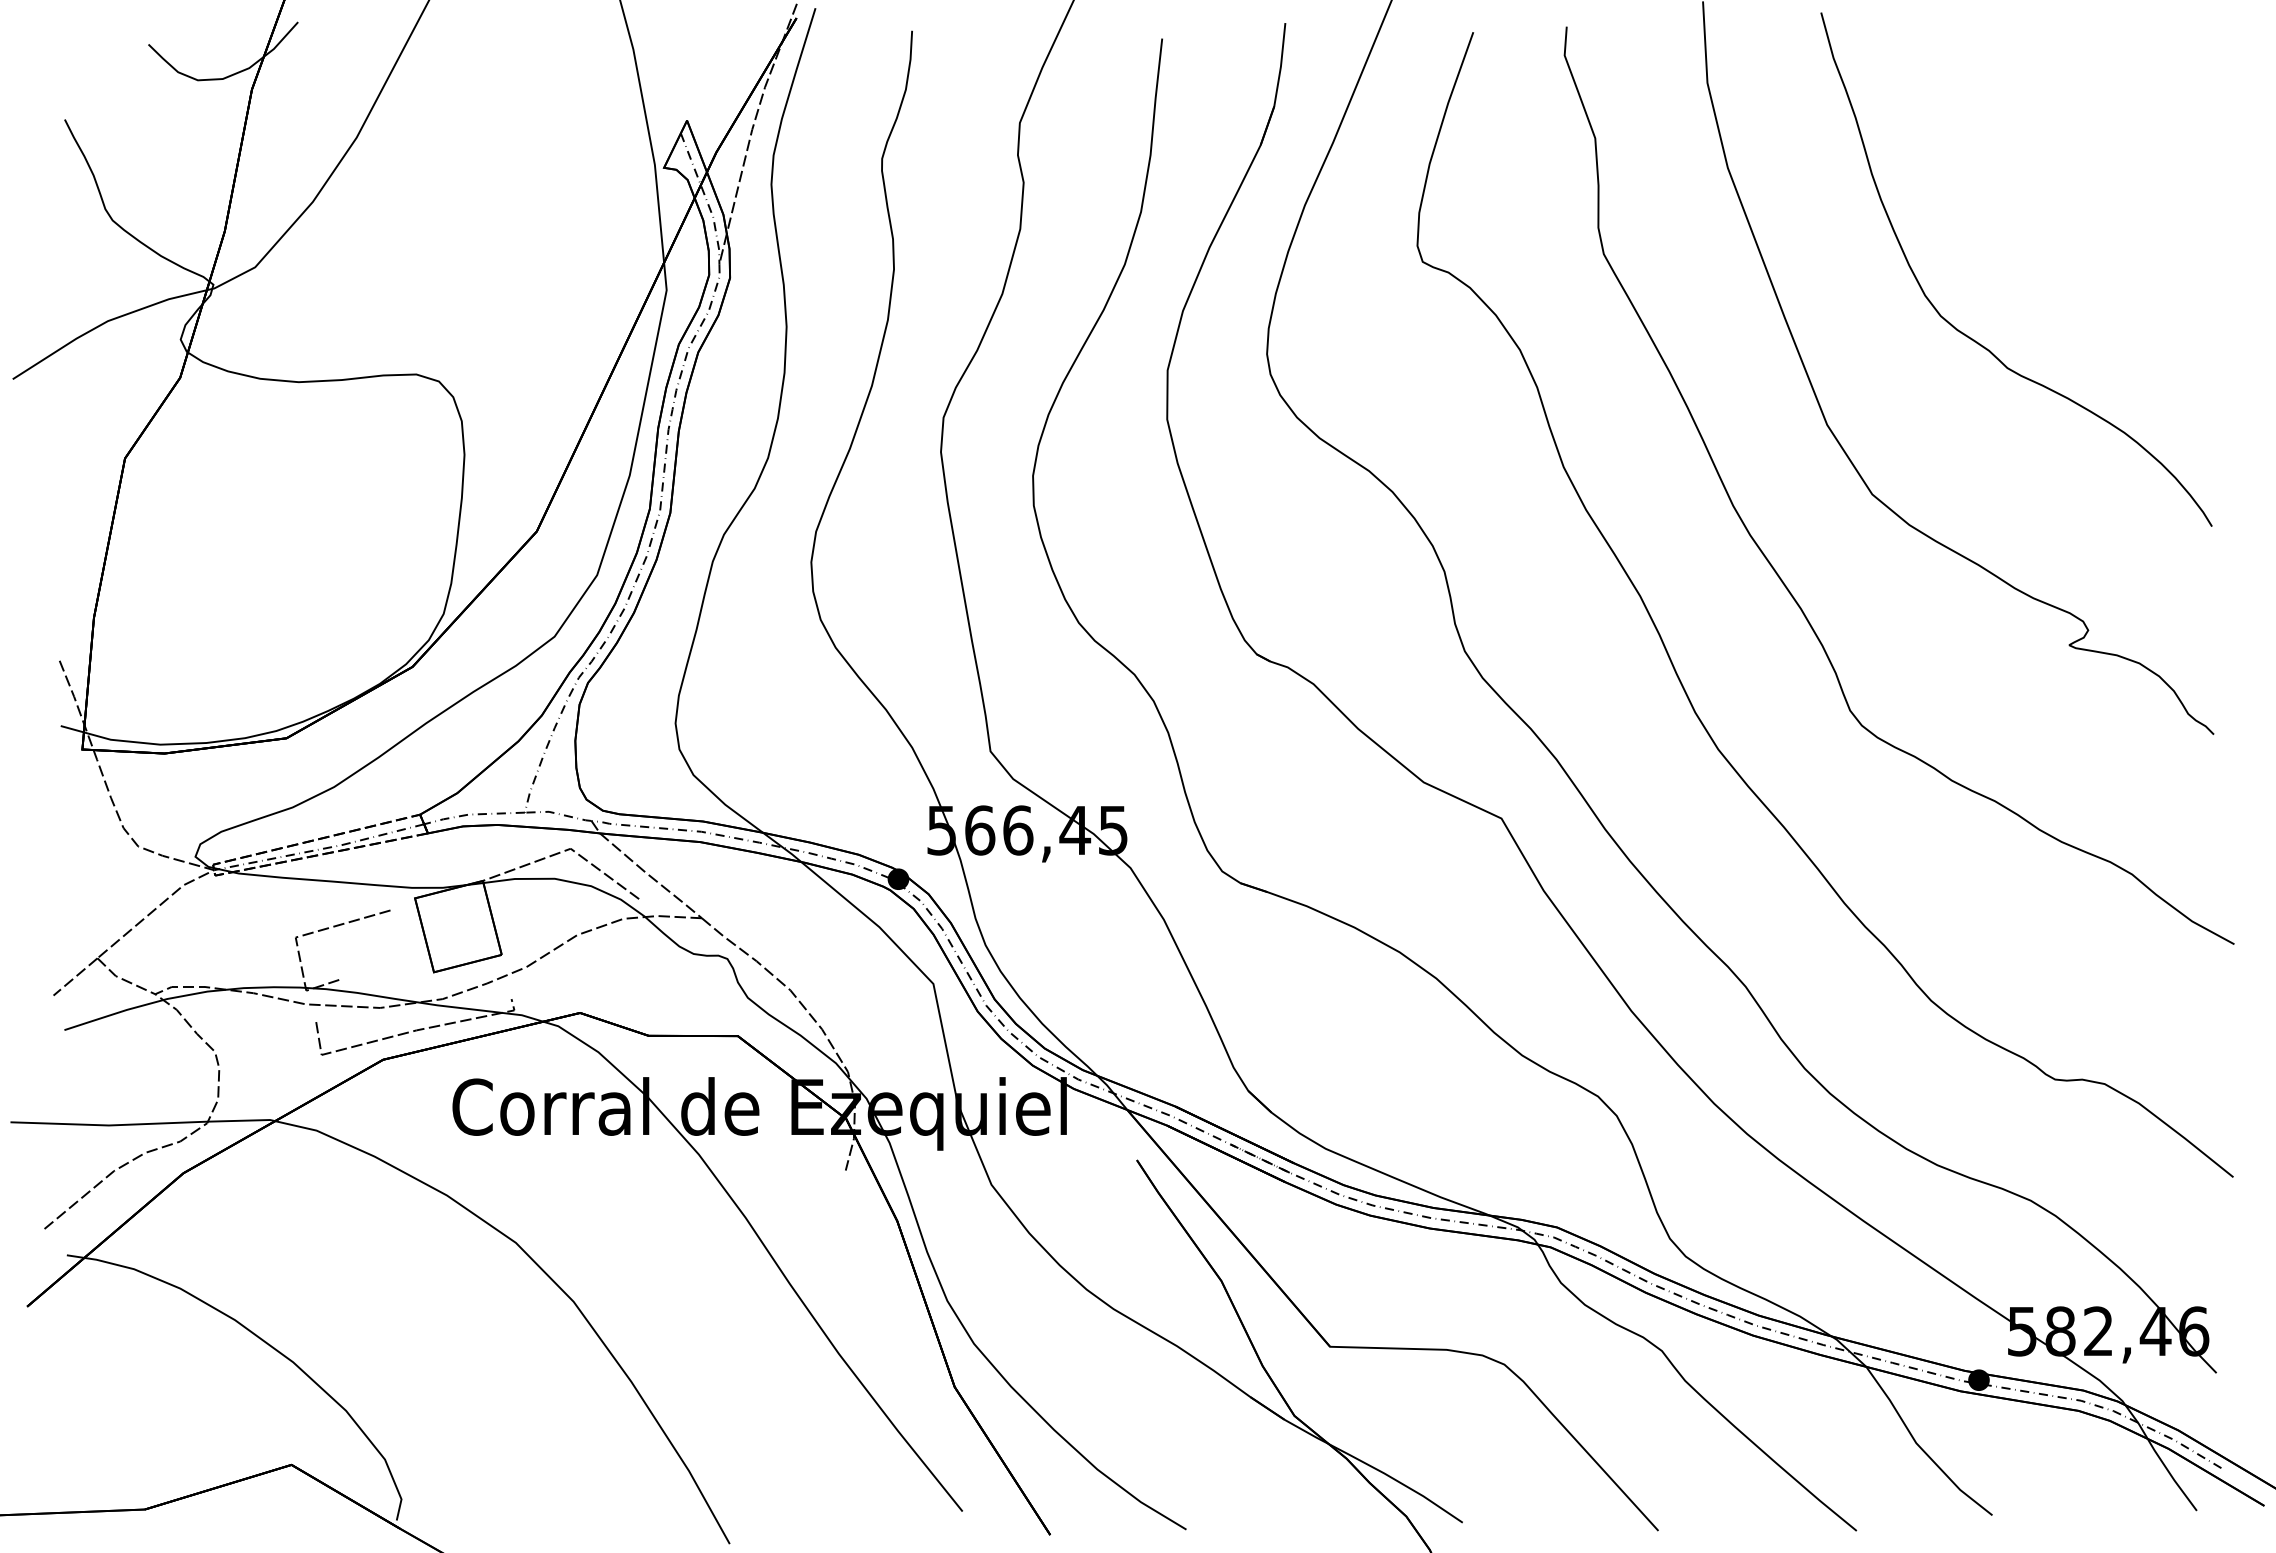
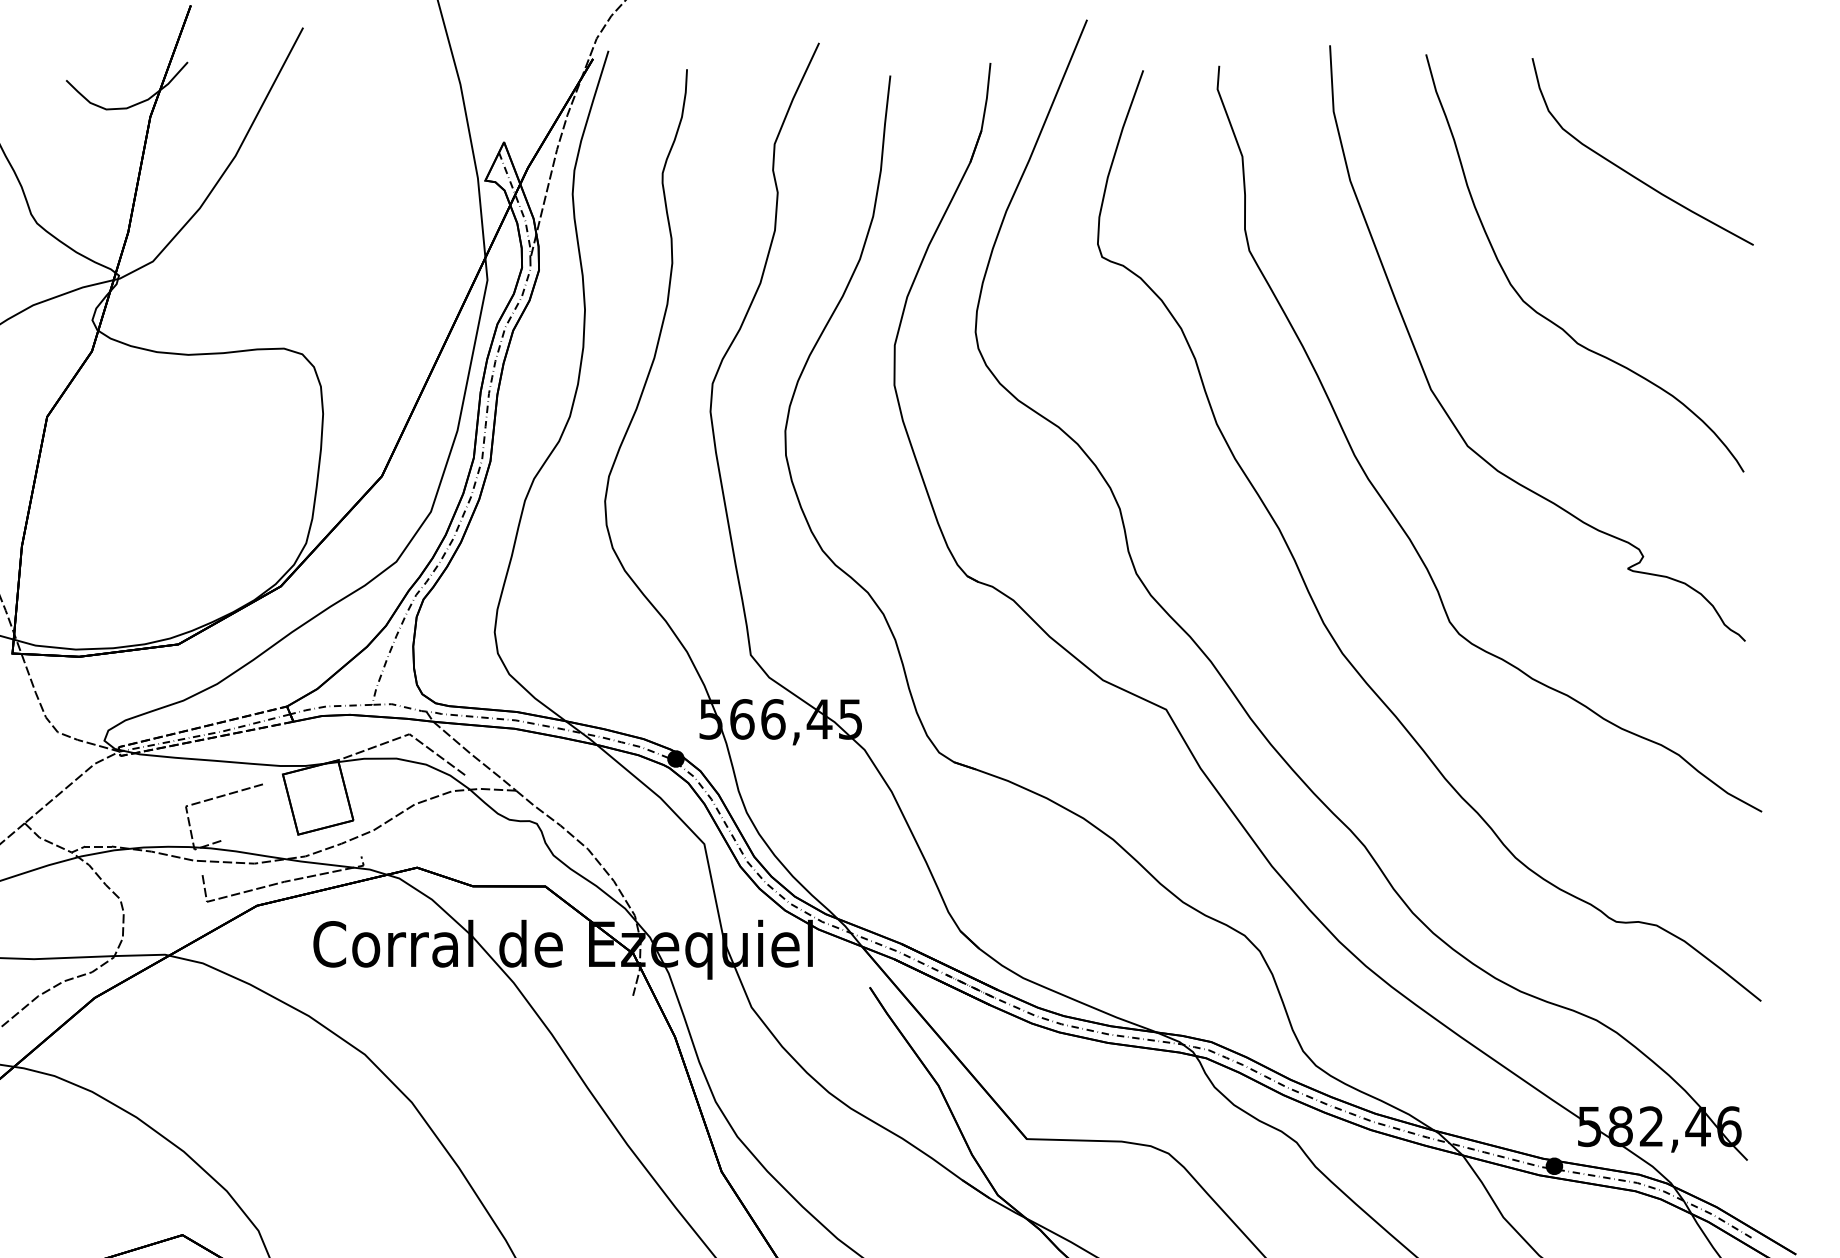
curve: (2073, 159) -> (1631, 173), added

